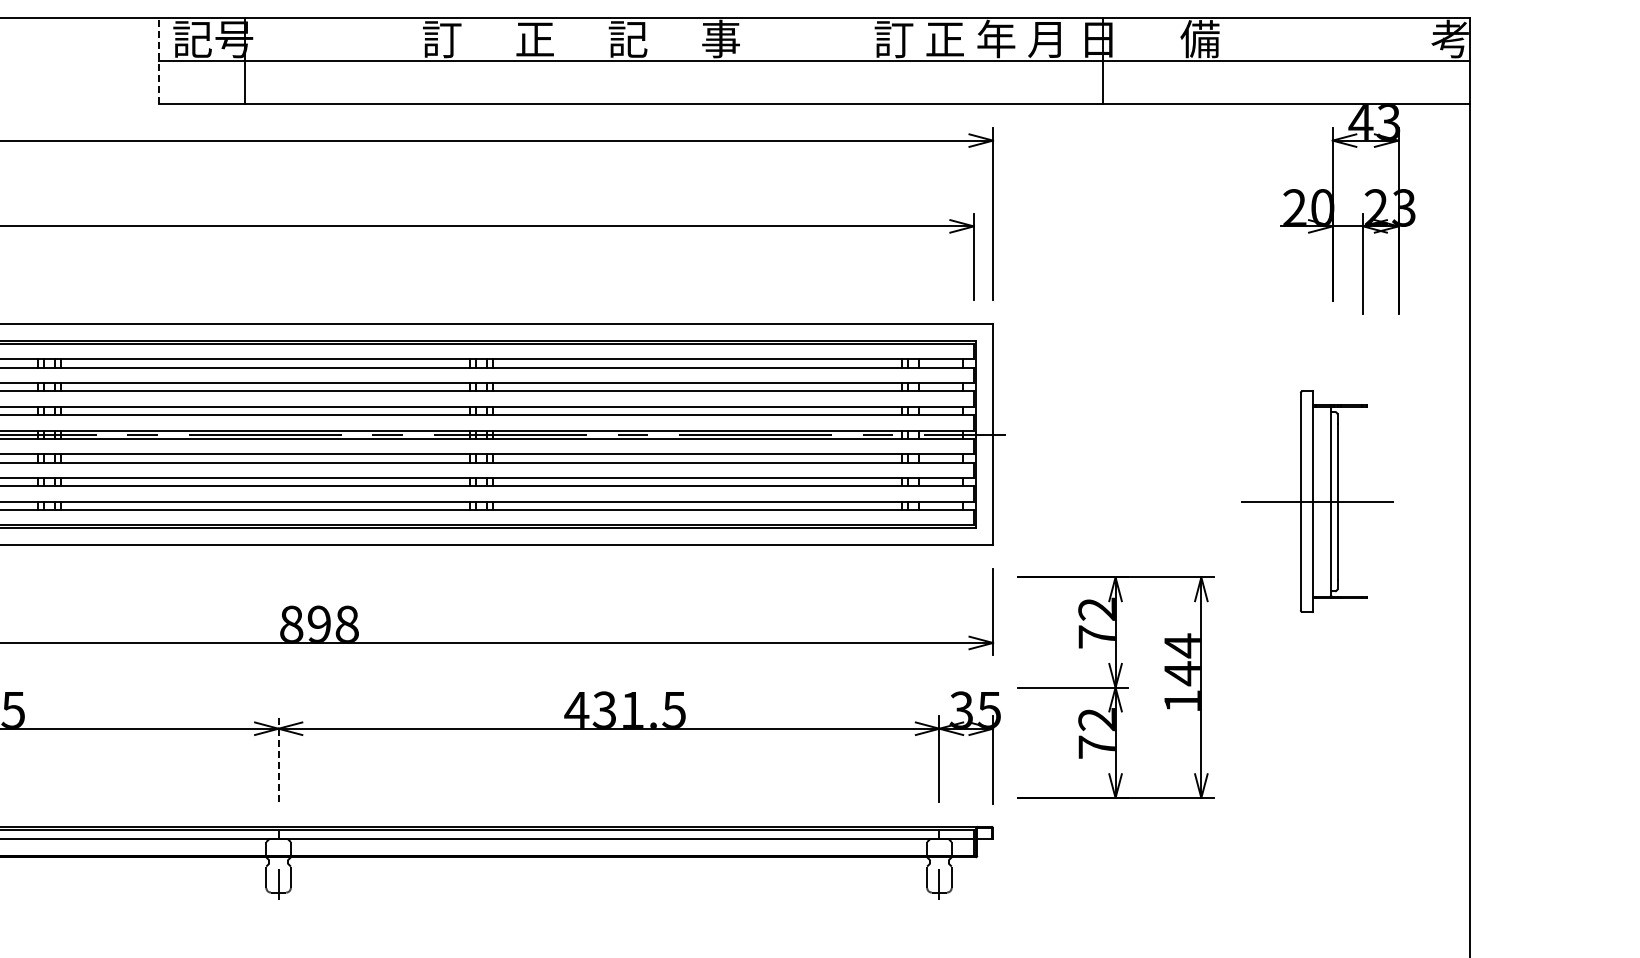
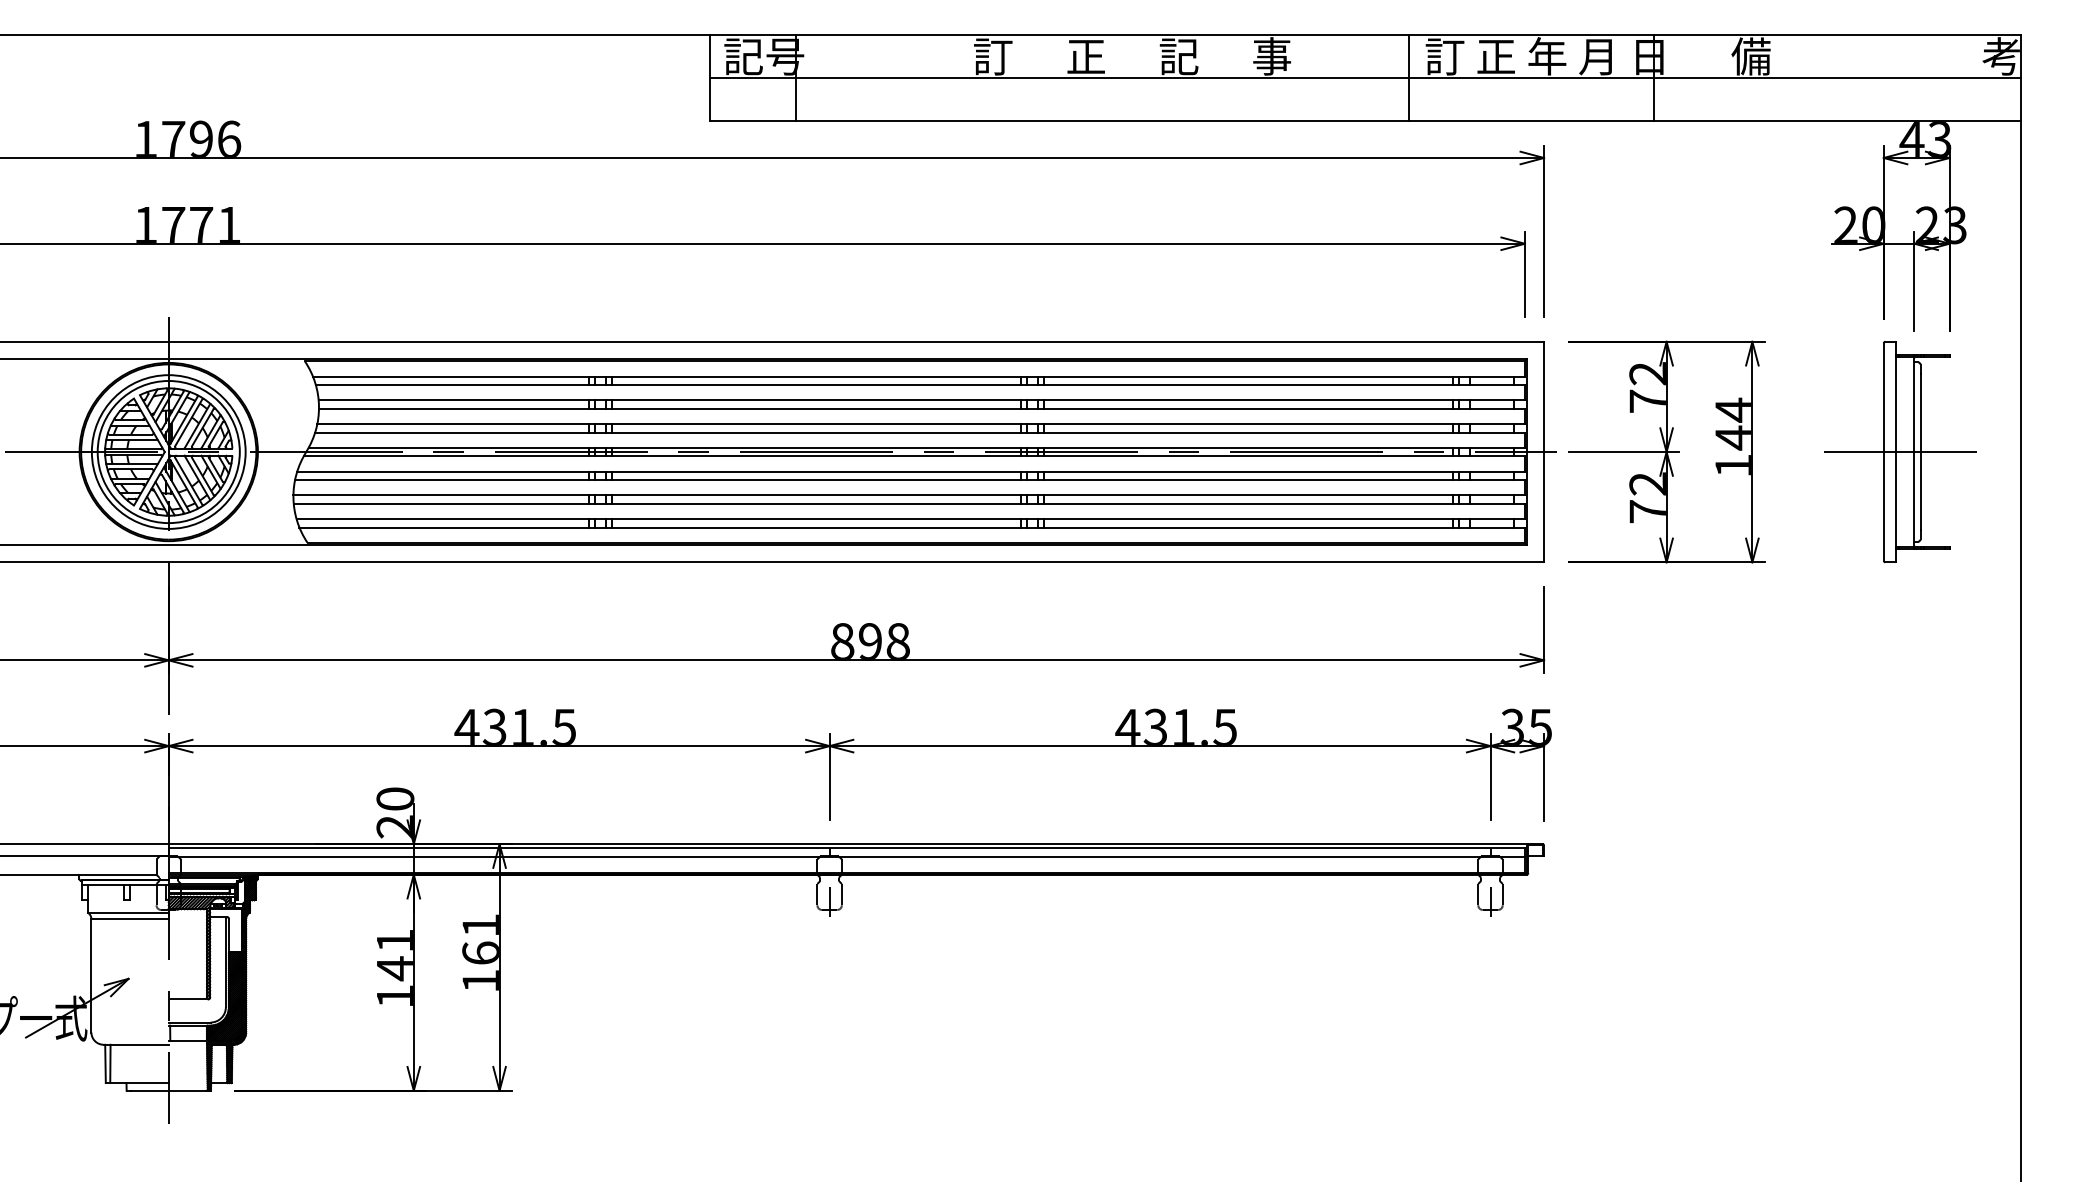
line: (159, 61) -> (710, 78), dashed -> solid
line: (857, 61) -> (1408, 78), added
part: (1317, 502) -> (1900, 452), moved
part: (1115, 687) -> (1666, 451), moved
line: (278, 759) -> (829, 776), dashed -> solid

